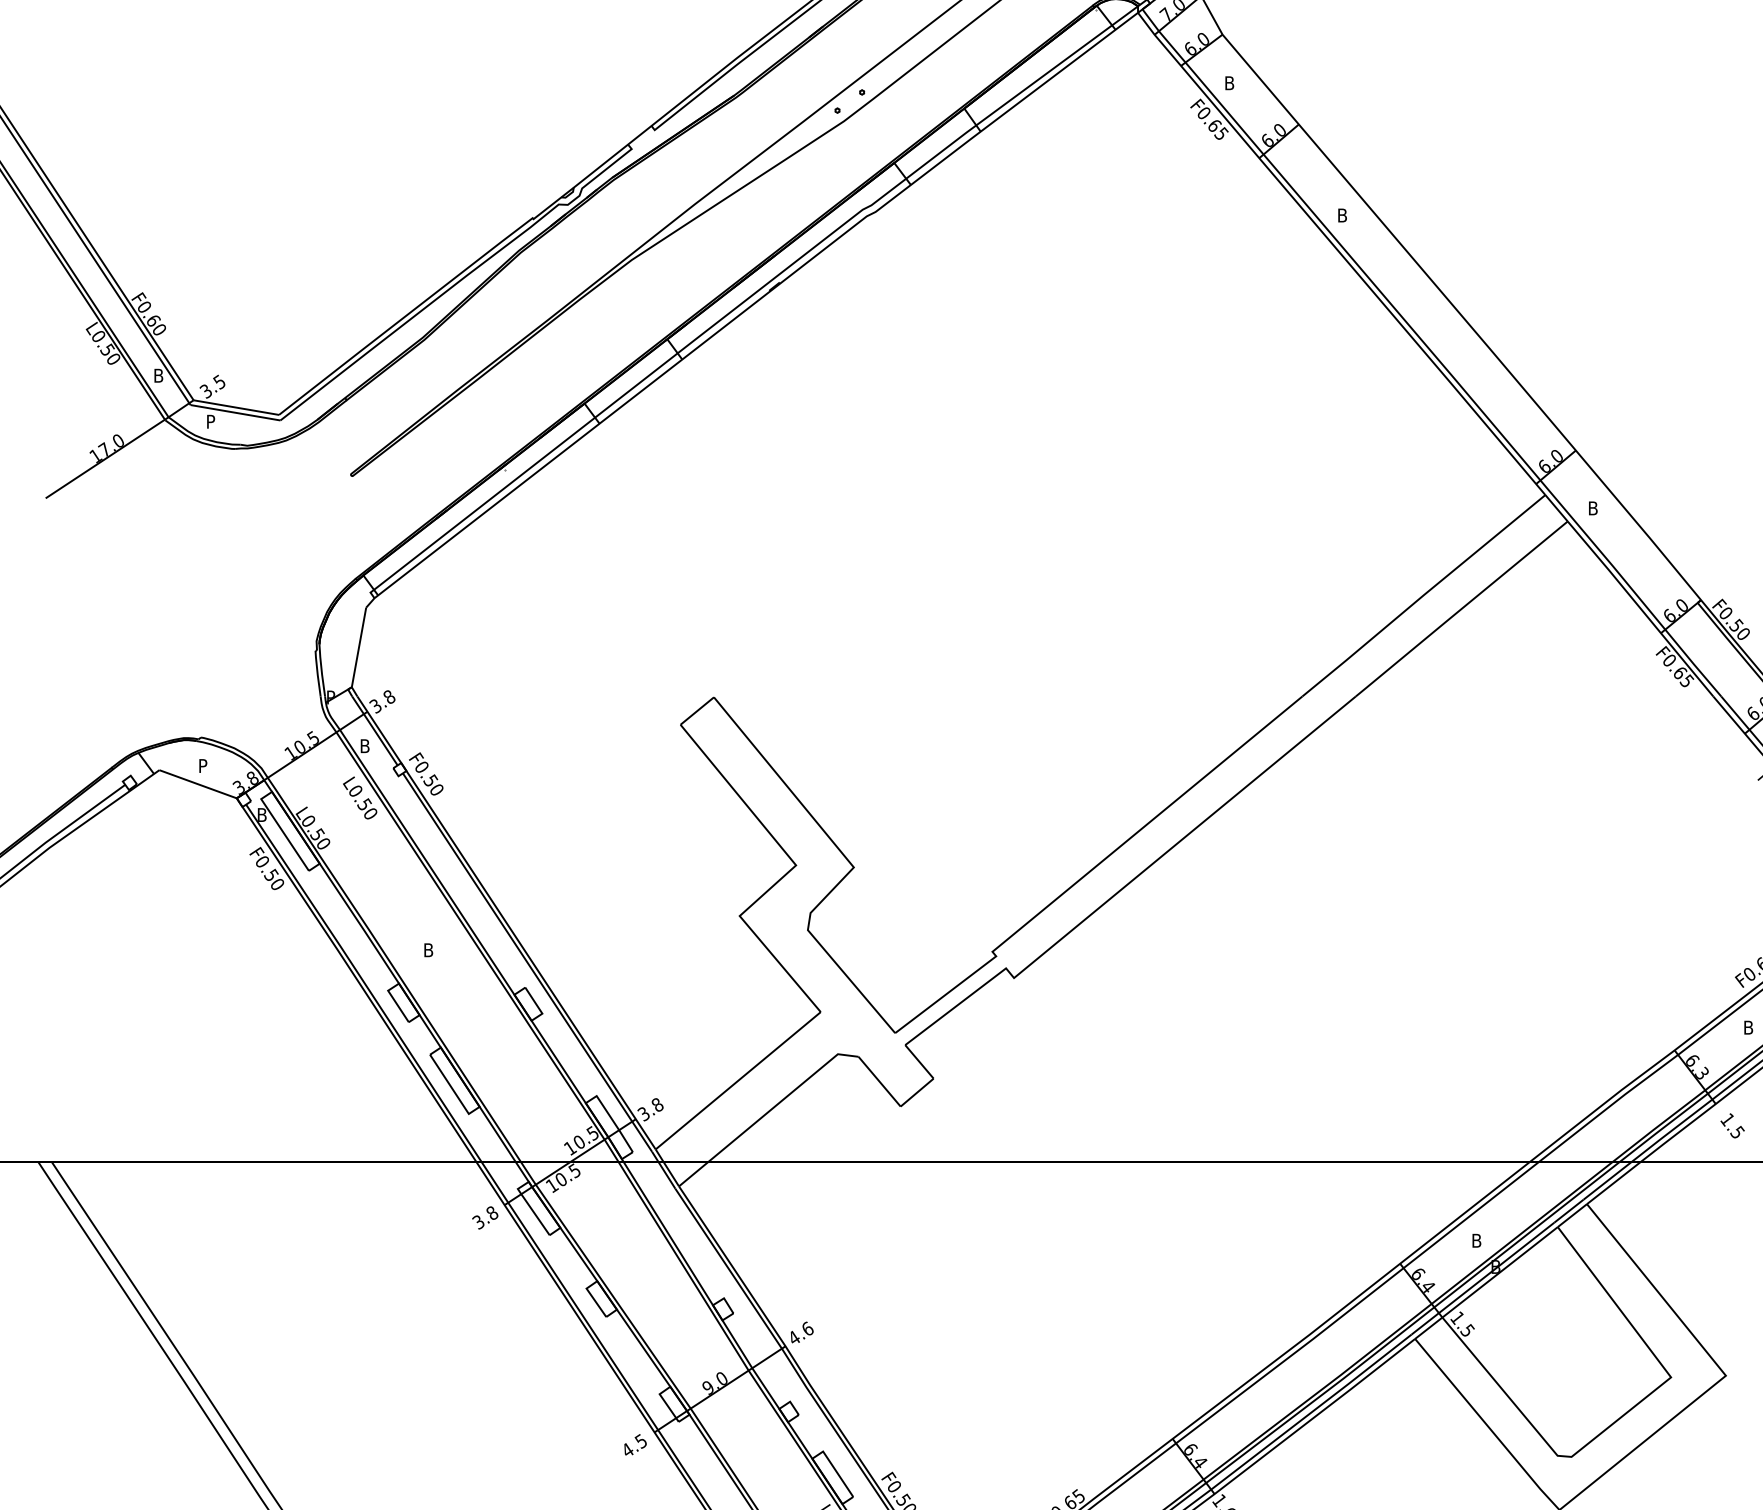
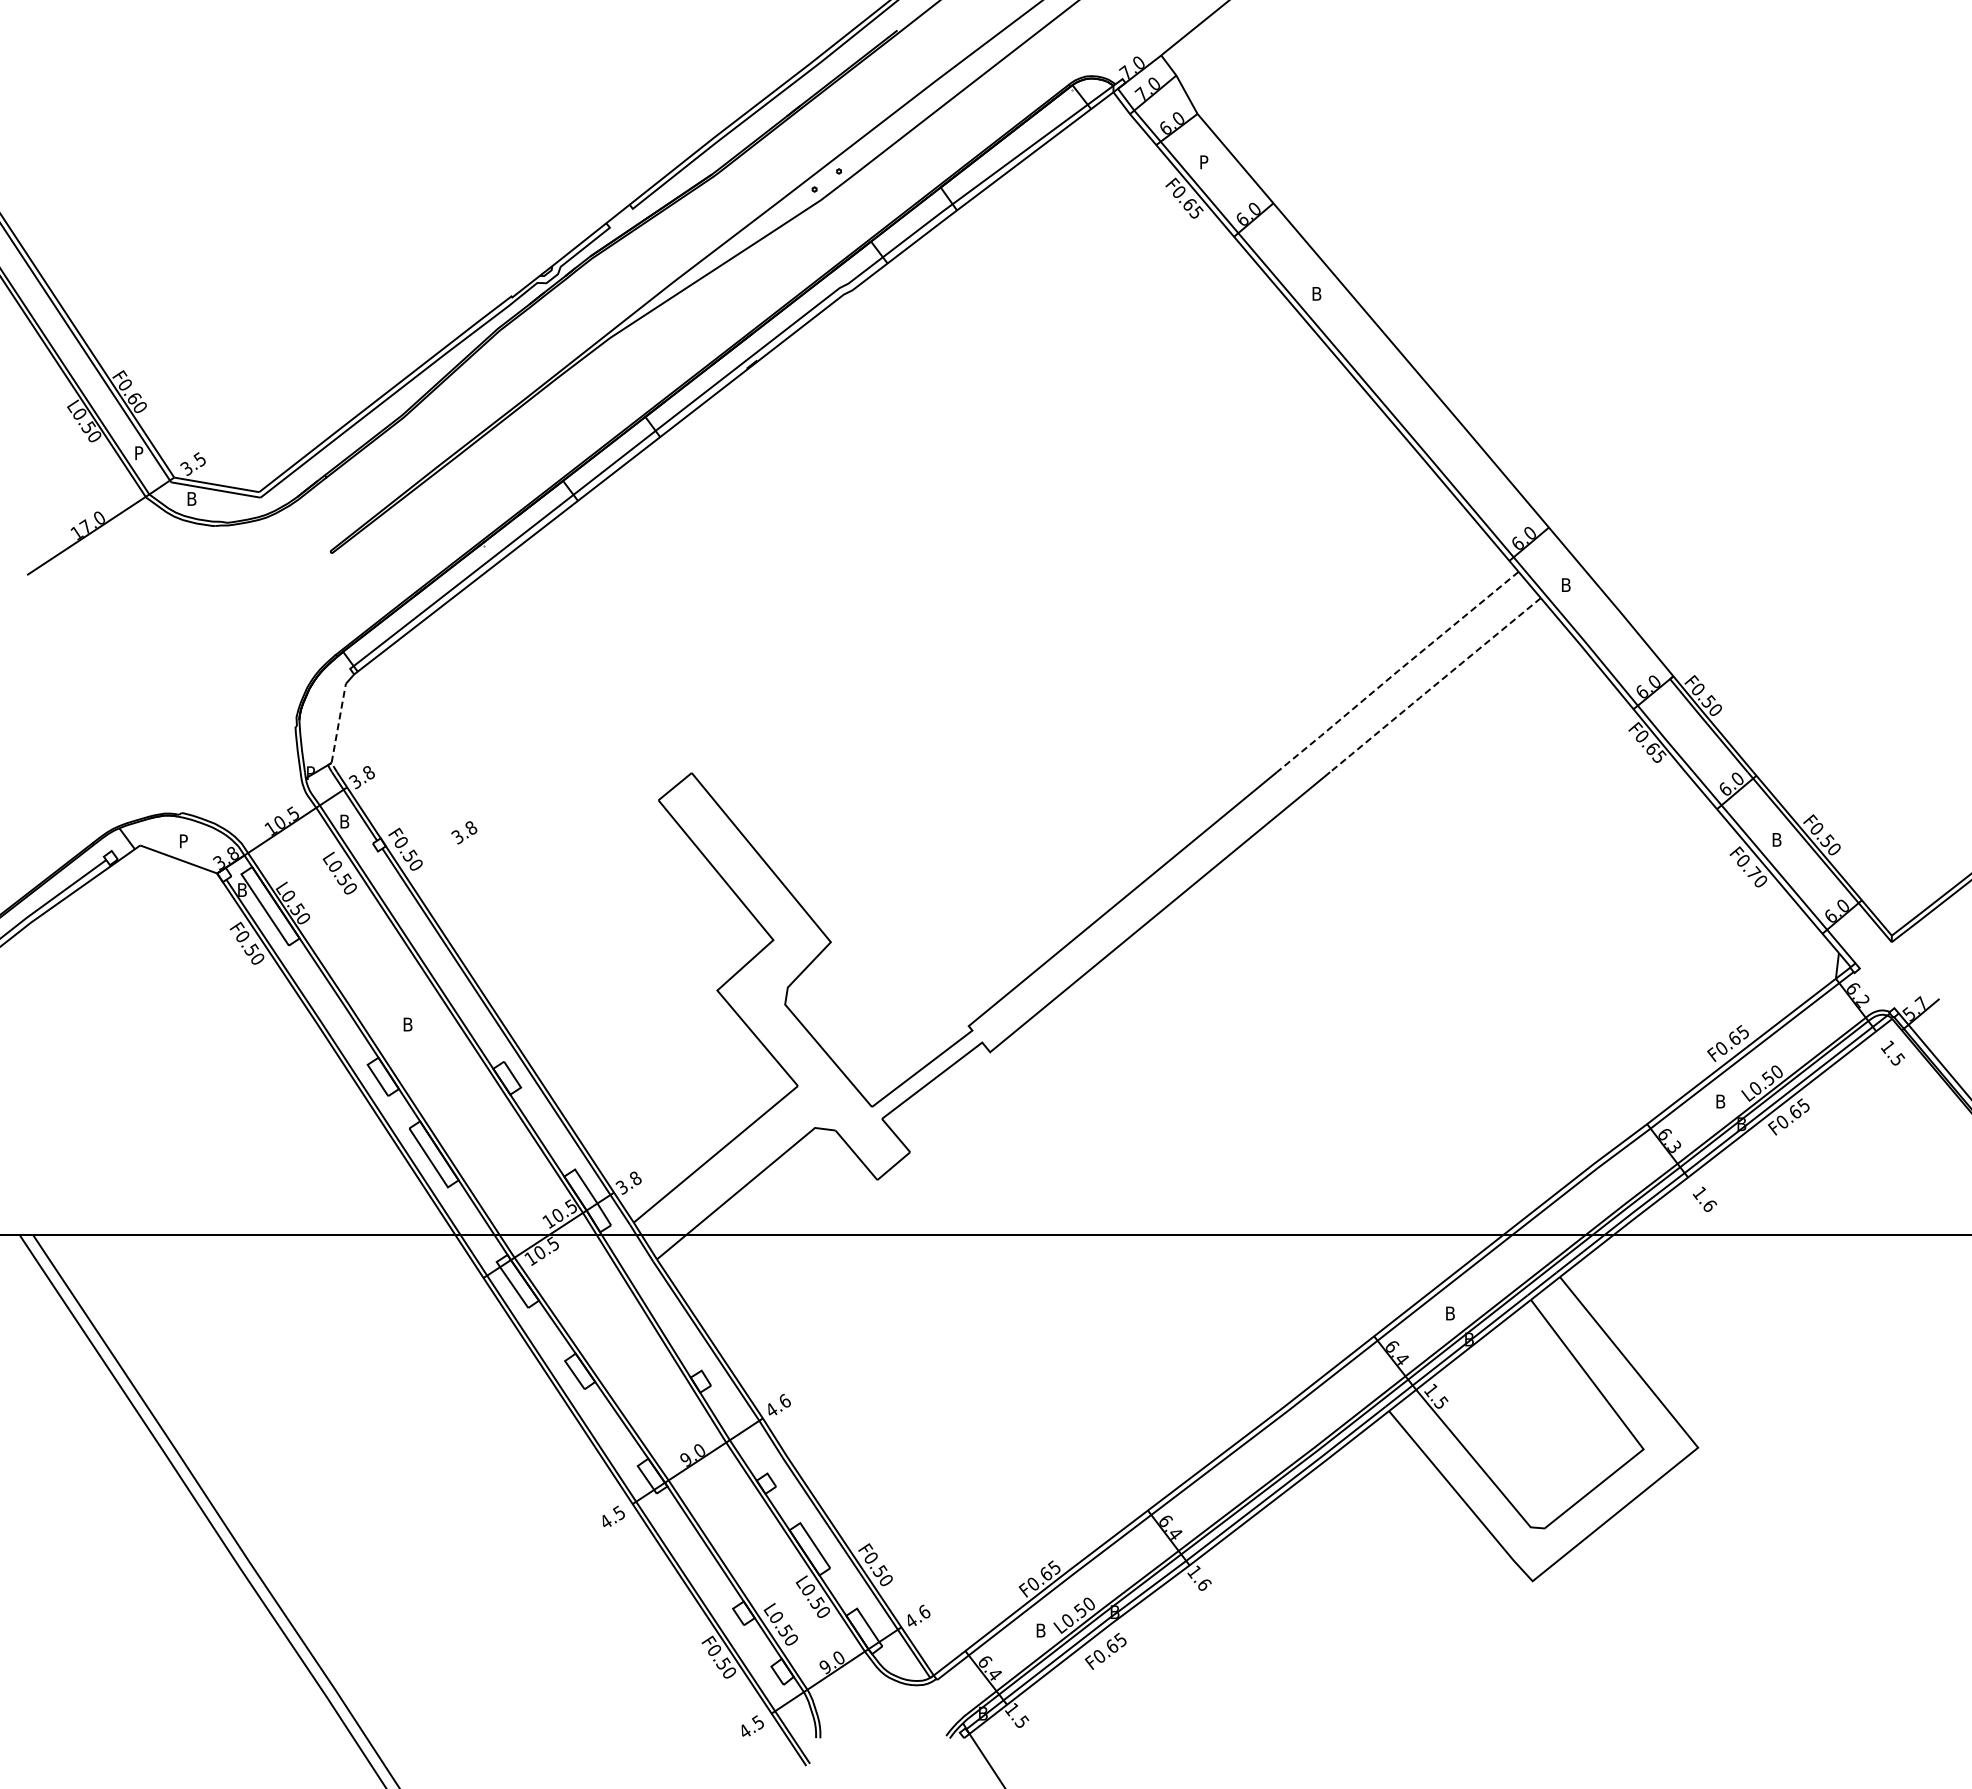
text: (1230, 83) -> (1205, 162), B -> P
text: (159, 376) -> (140, 453), B -> P
text: (211, 421) -> (192, 498), P -> B
line: (1423, 595) -> (1397, 671), solid -> dashed
line: (1459, 610) -> (1433, 686), solid -> dashed
line: (357, 652) -> (337, 728), solid -> dashed
text: (1737, 1132) -> (1709, 1205), 1.5 -> 1.6
text: (485, 1217) -> (464, 832), moved

